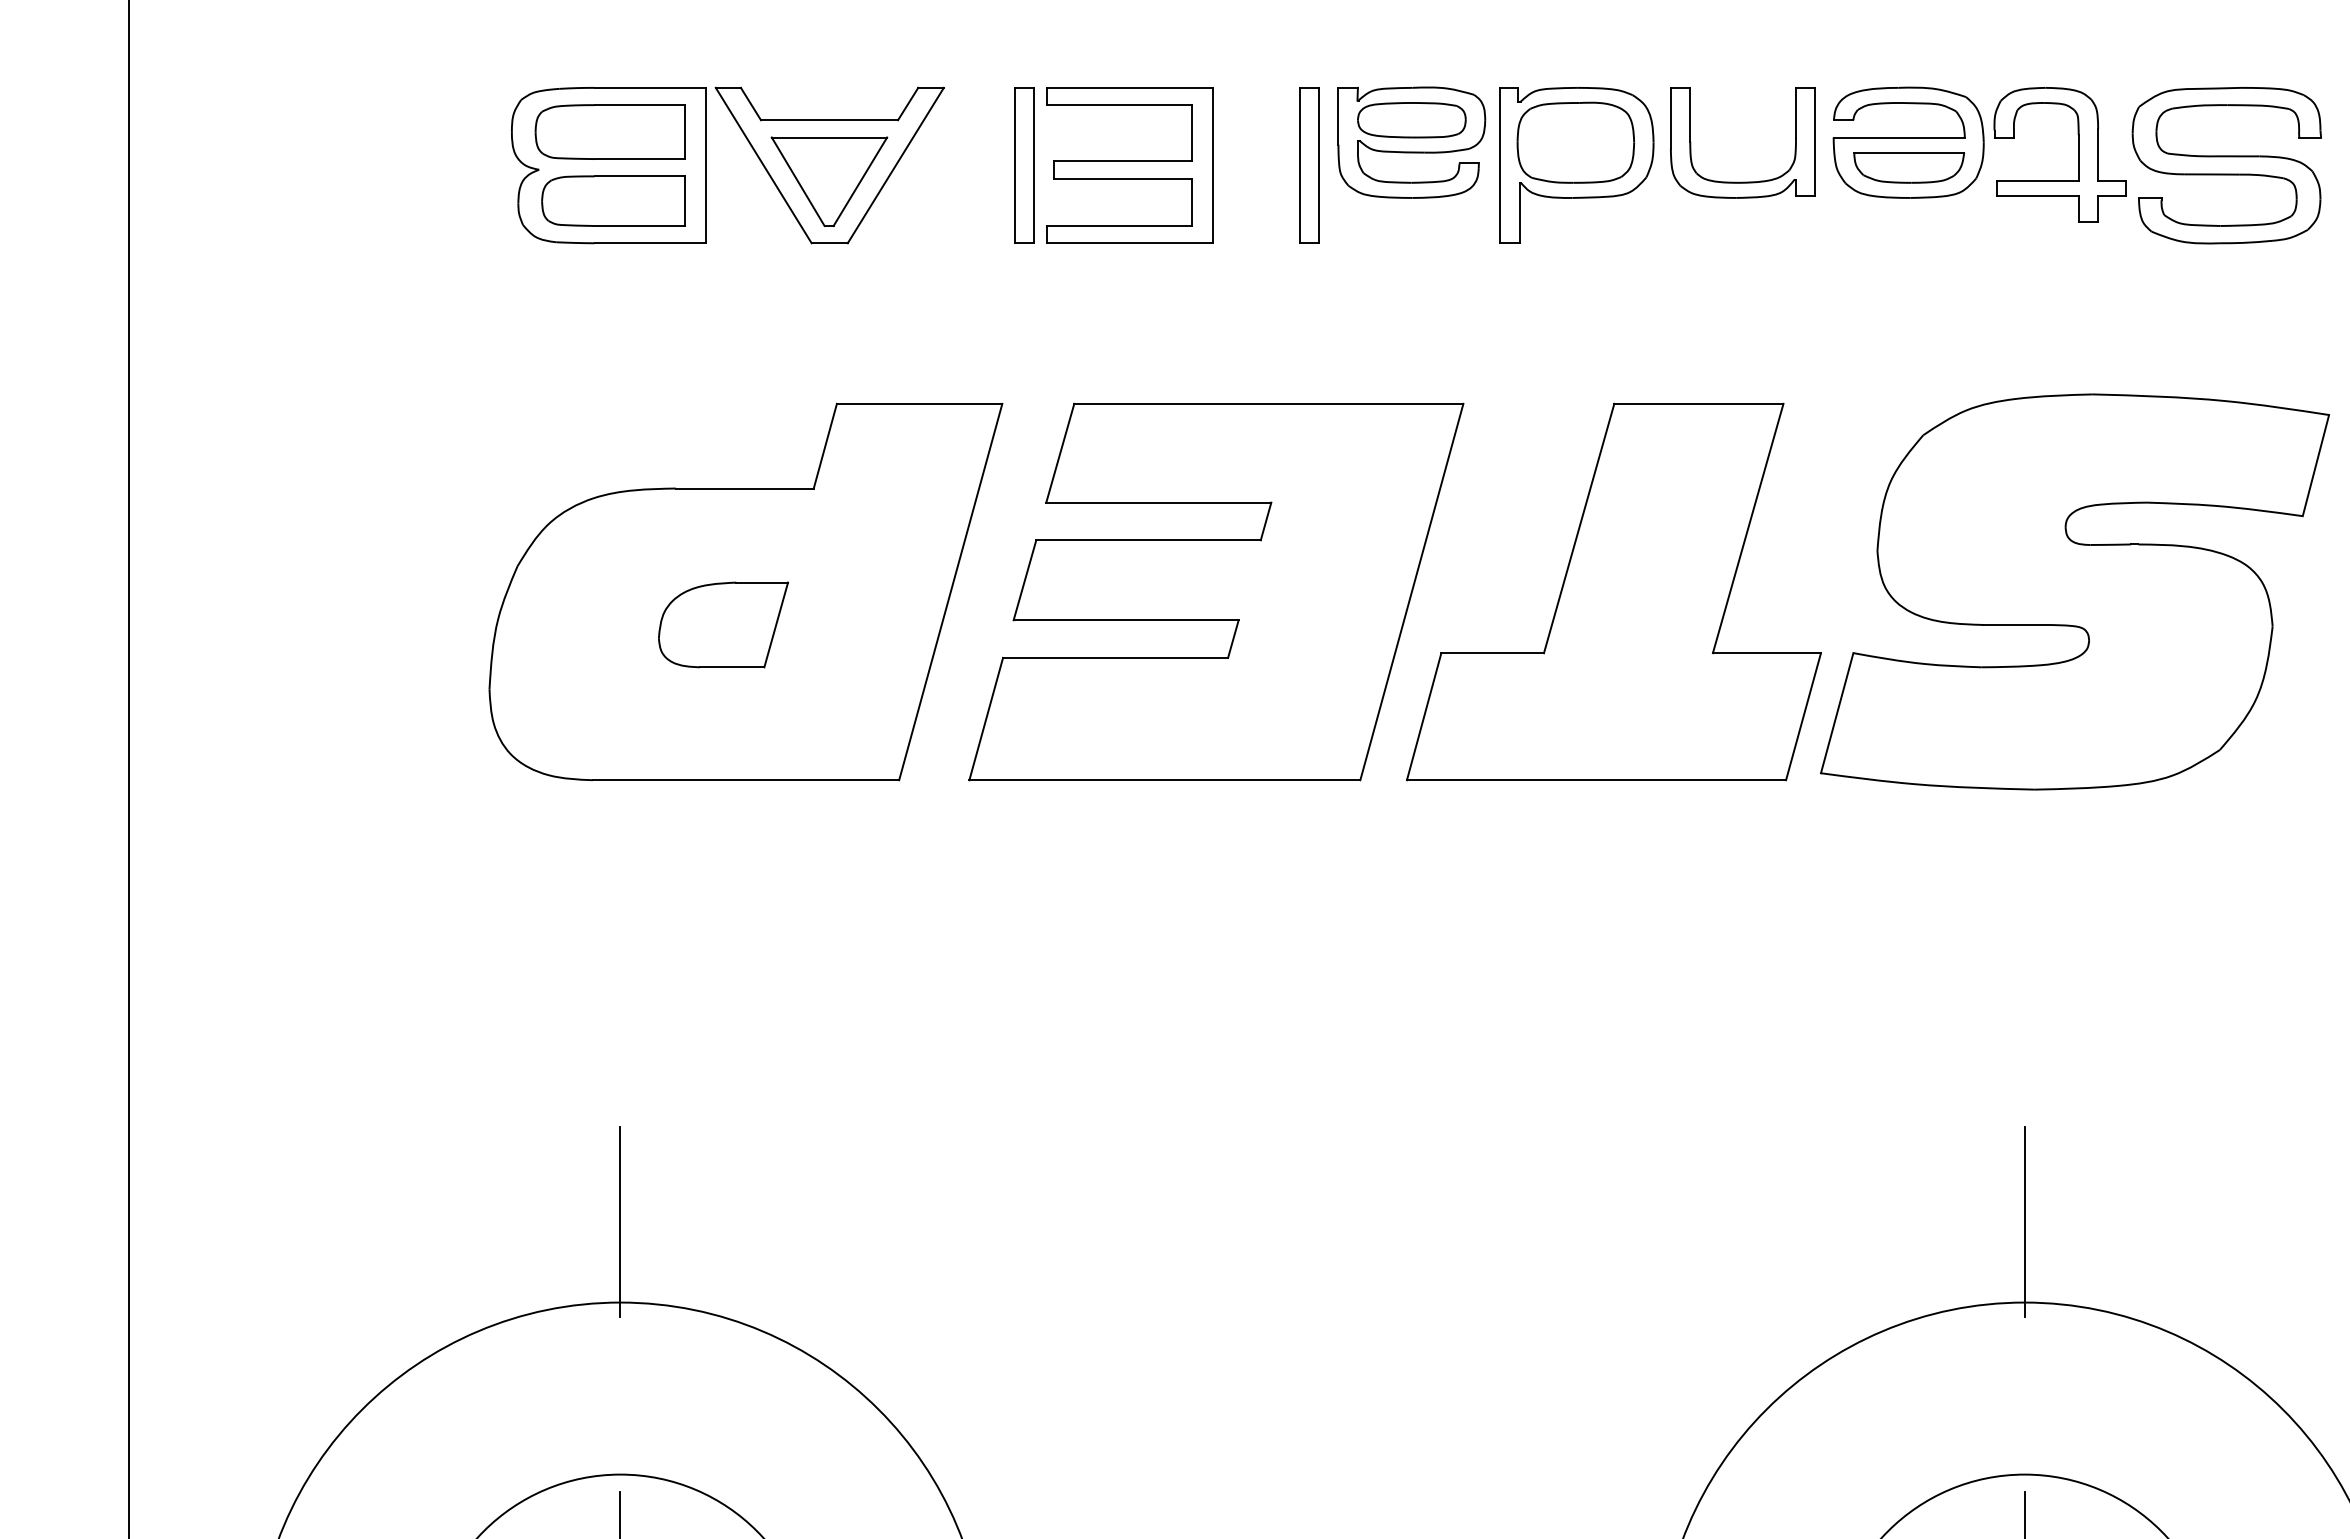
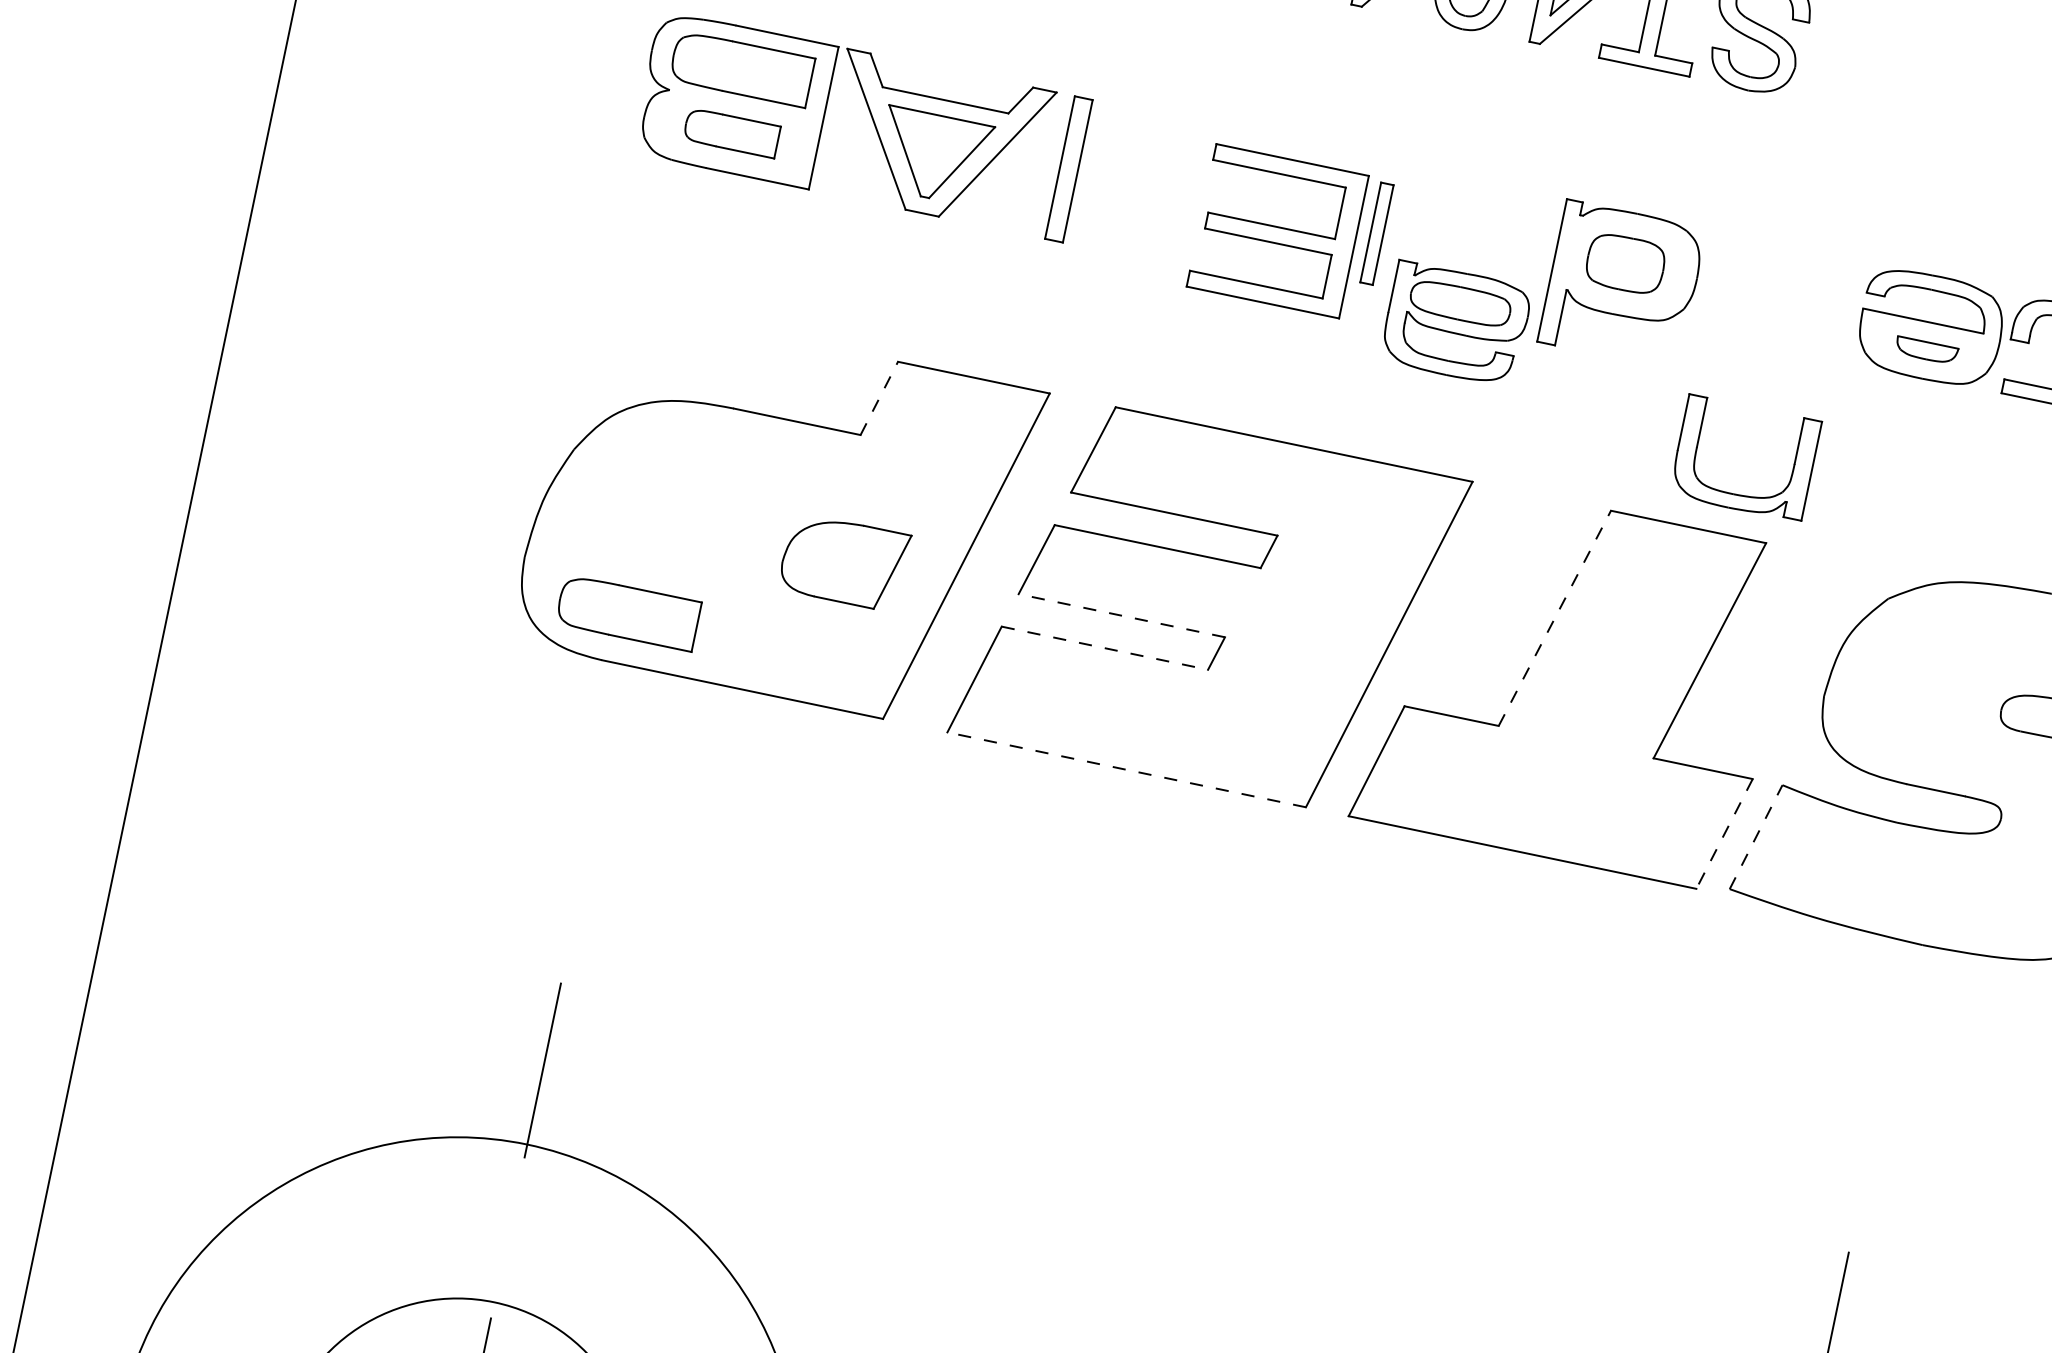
part: (1411, 142) -> (1455, 323), moved
part: (1575, 142) -> (1625, 263), size x0.7
part: (1024, 165) -> (1068, 169), moved
part: (1129, 165) -> (1277, 231), moved
part: (1309, 165) -> (1377, 233), size x0.7
part: (1908, 167) -> (1926, 350), size x0.6
part: (1742, 181) -> (1737, 493), moved
part: (613, 200) -> (732, 132), size x0.7
line: (825, 446) -> (879, 398), solid -> dashed
line: (1579, 528) -> (1555, 618), solid -> dashed
line: (1126, 620) -> (1122, 615), solid -> dashed
part: (723, 624) -> (844, 561), moved
line: (1115, 657) -> (1104, 647), solid -> dashed
line: (1837, 712) -> (1756, 836), solid -> dashed
line: (1803, 716) -> (1724, 833), solid -> dashed
part: (609, 724) -> (628, 612), added
line: (1164, 780) -> (1126, 770), solid -> dashed

